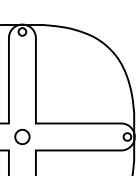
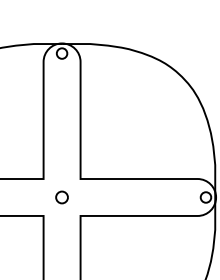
circle: (22, 136) -> (61, 197), size x0.6

